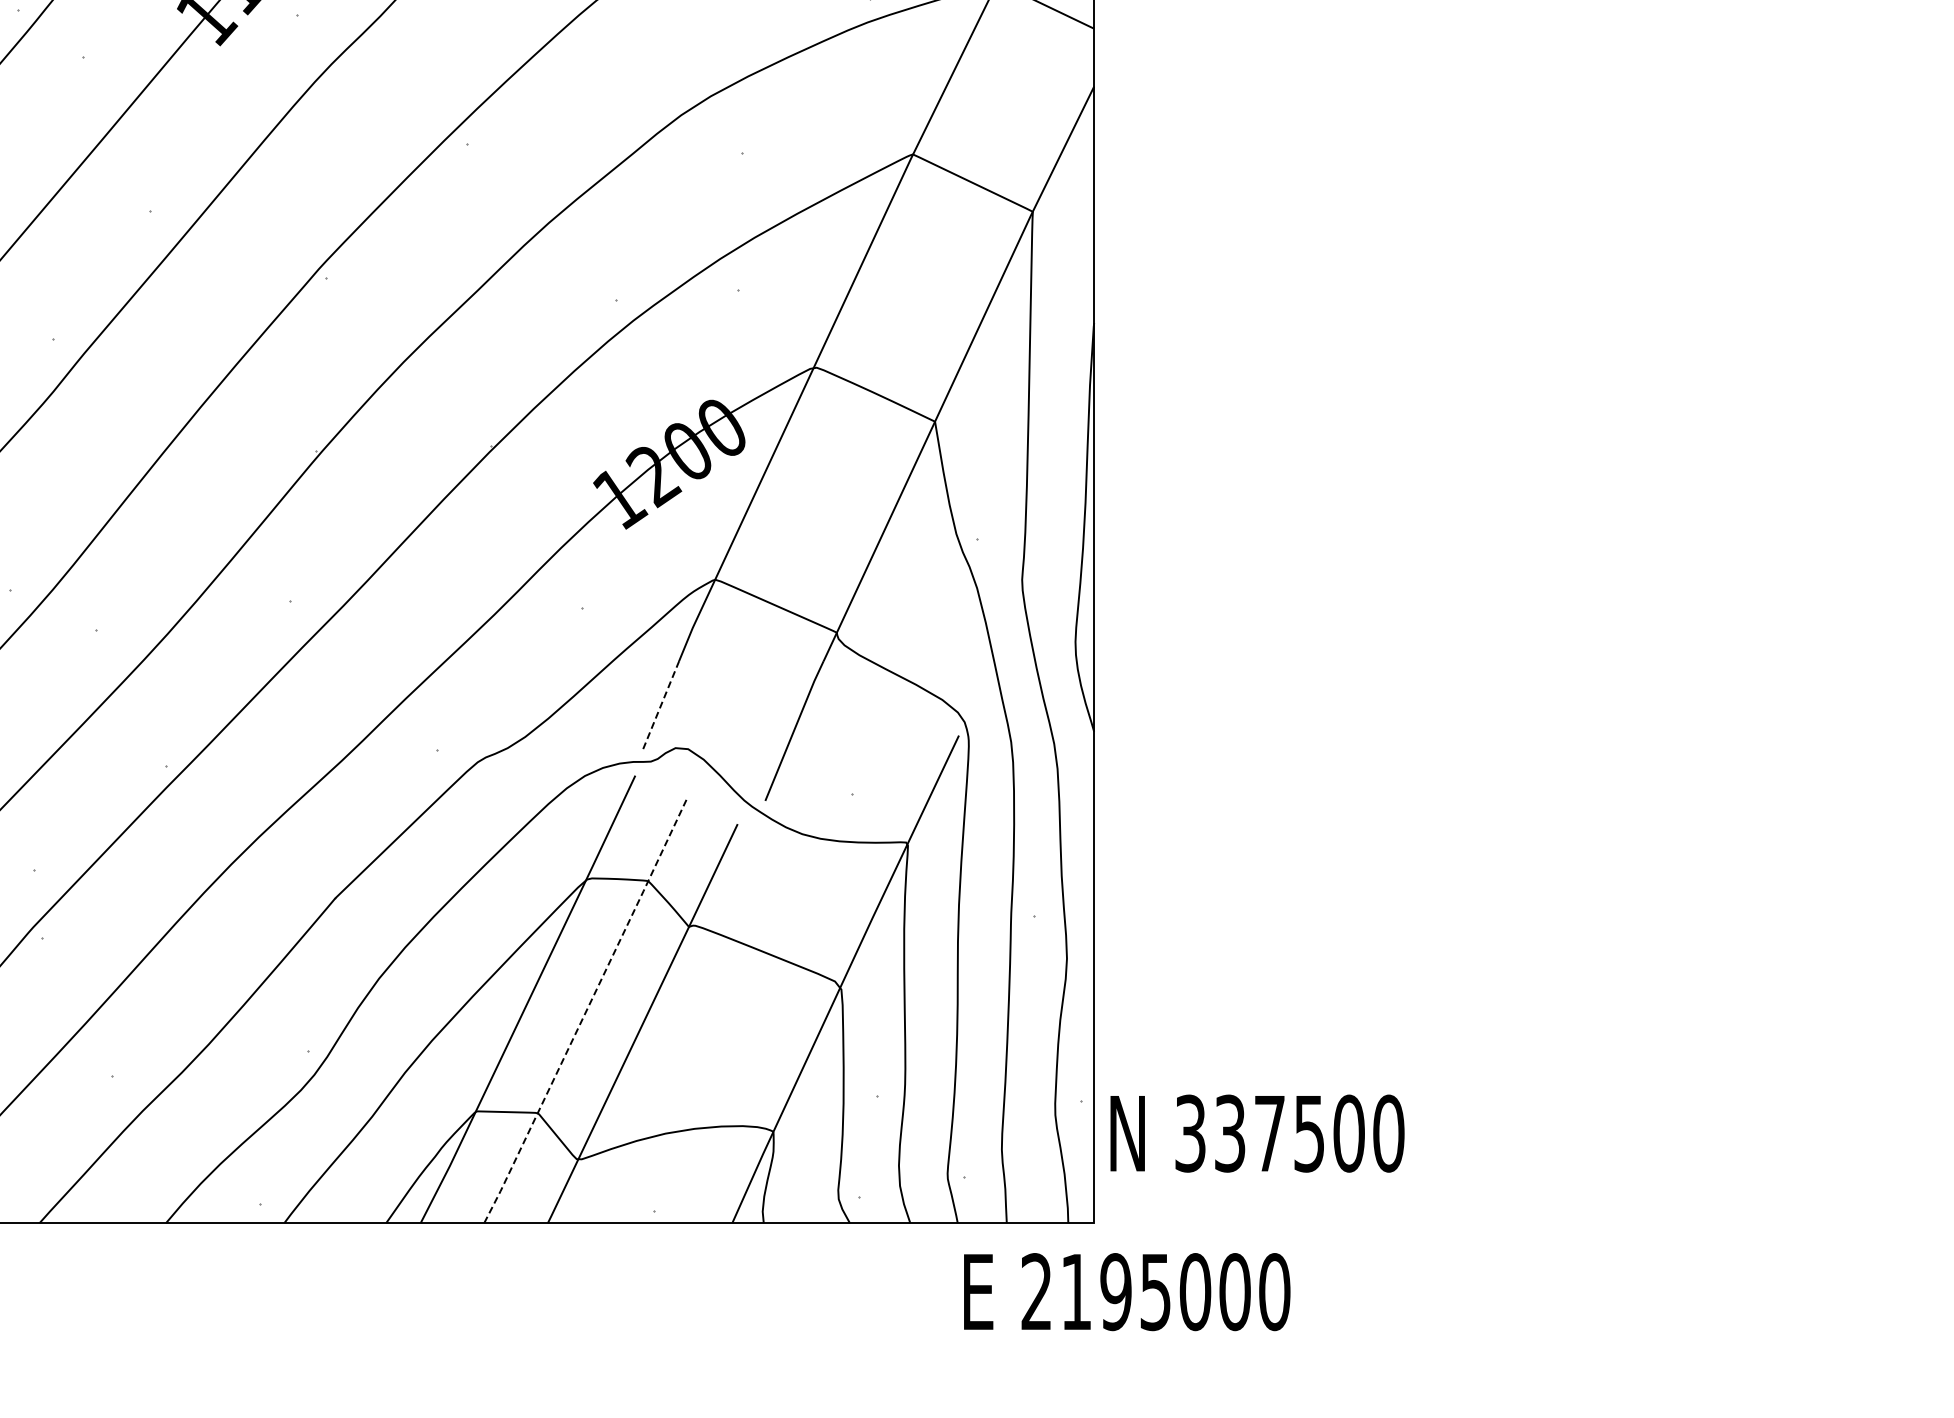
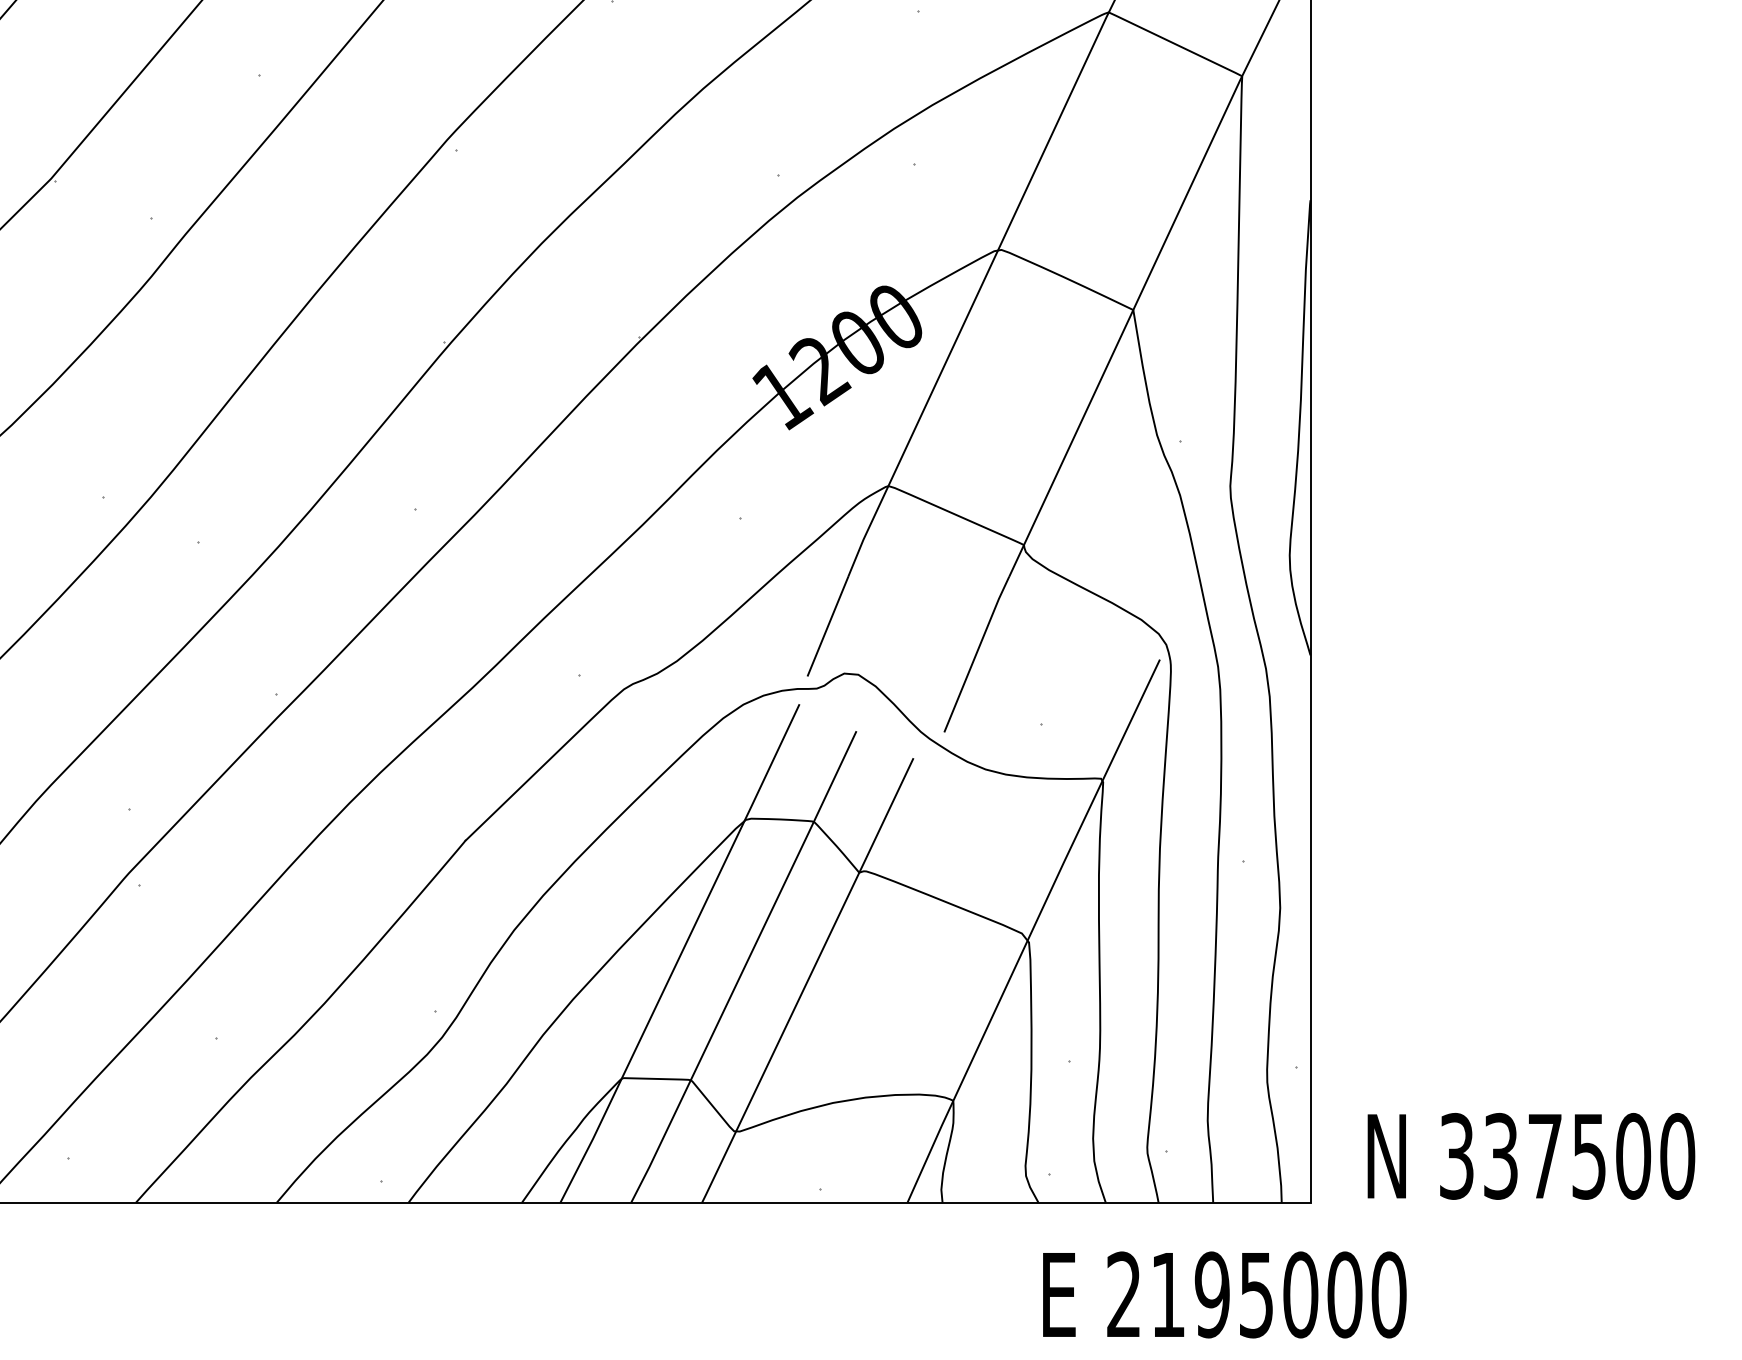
line: (660, 706) -> (827, 627), dashed -> solid
line: (586, 1011) -> (745, 966), dashed -> solid
text: (1257, 1133) -> (1531, 1156), moved
text: (1127, 1292) -> (1225, 1295), moved

